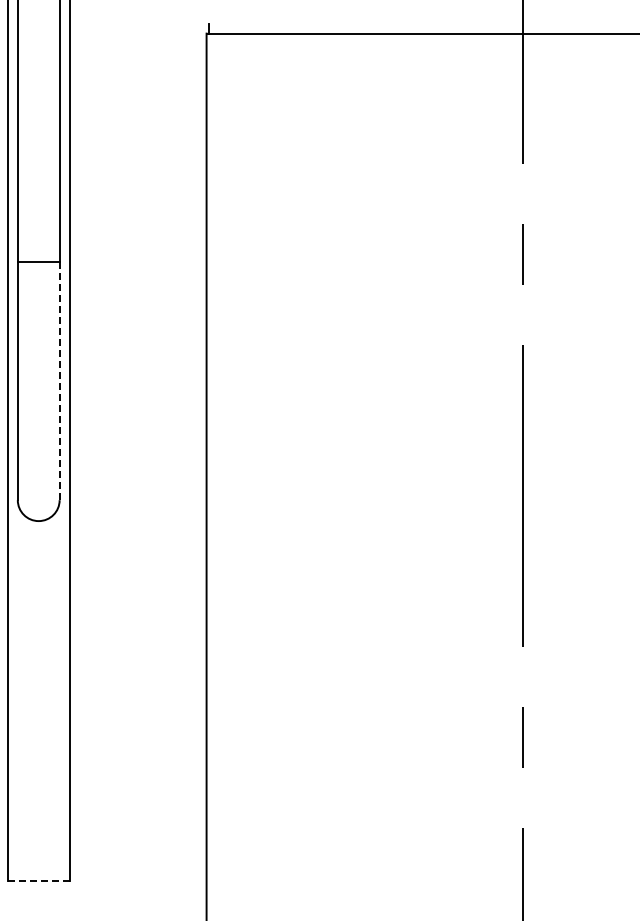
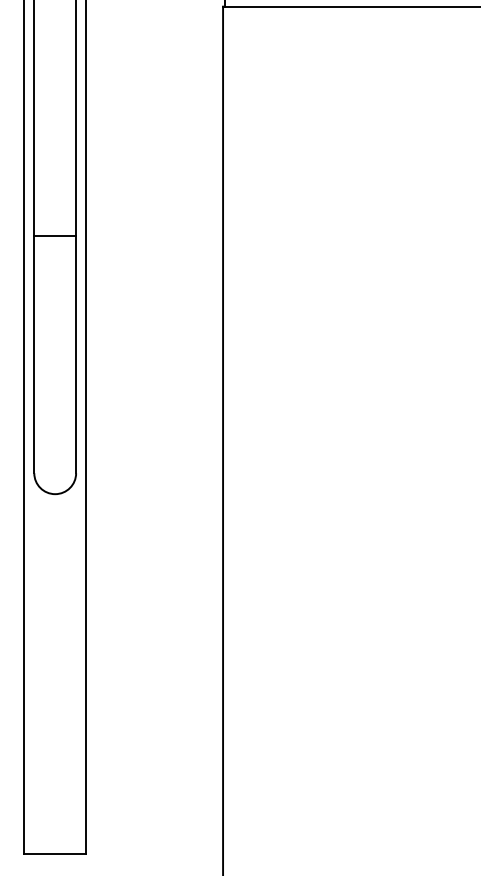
line: (59, 381) -> (75, 354), dashed -> solid
line: (38, 880) -> (54, 853), dashed -> solid

